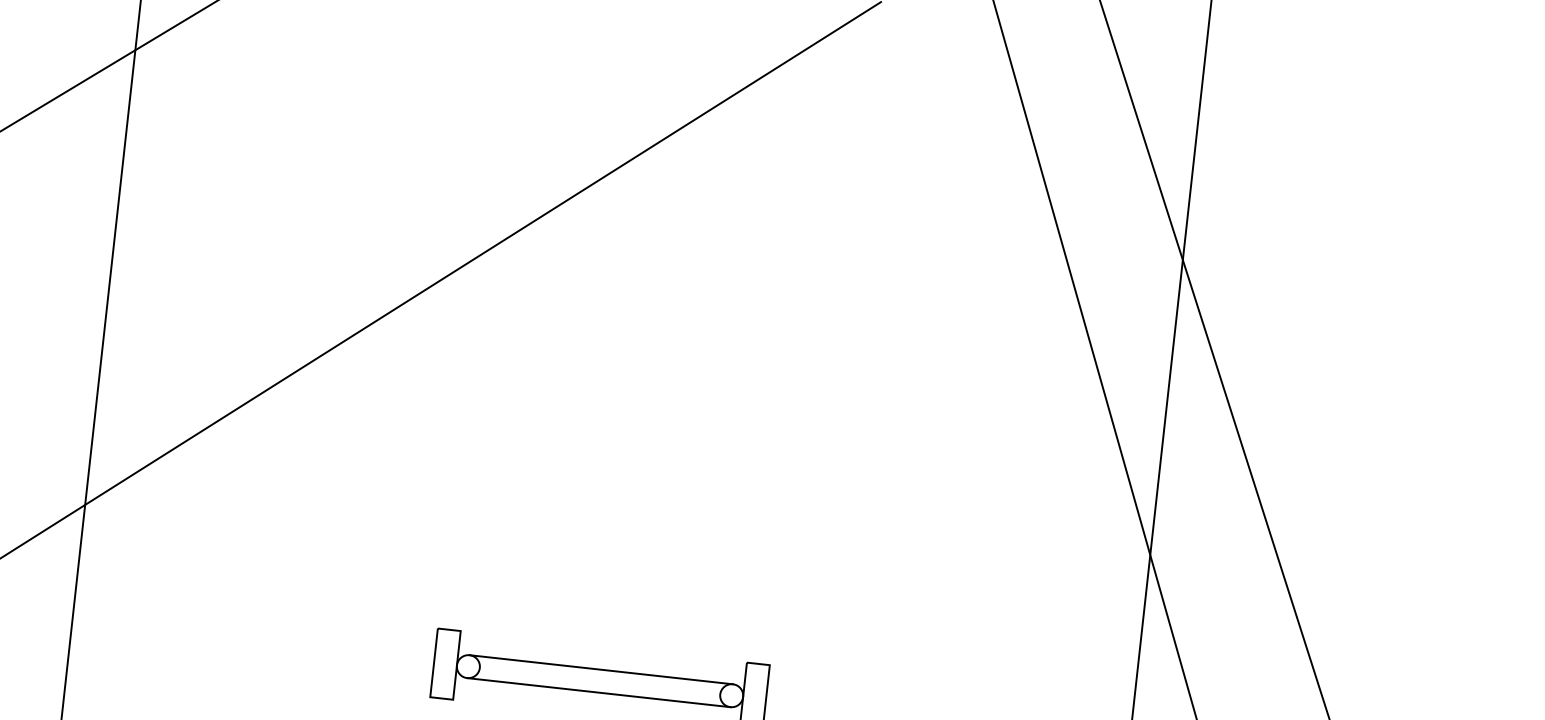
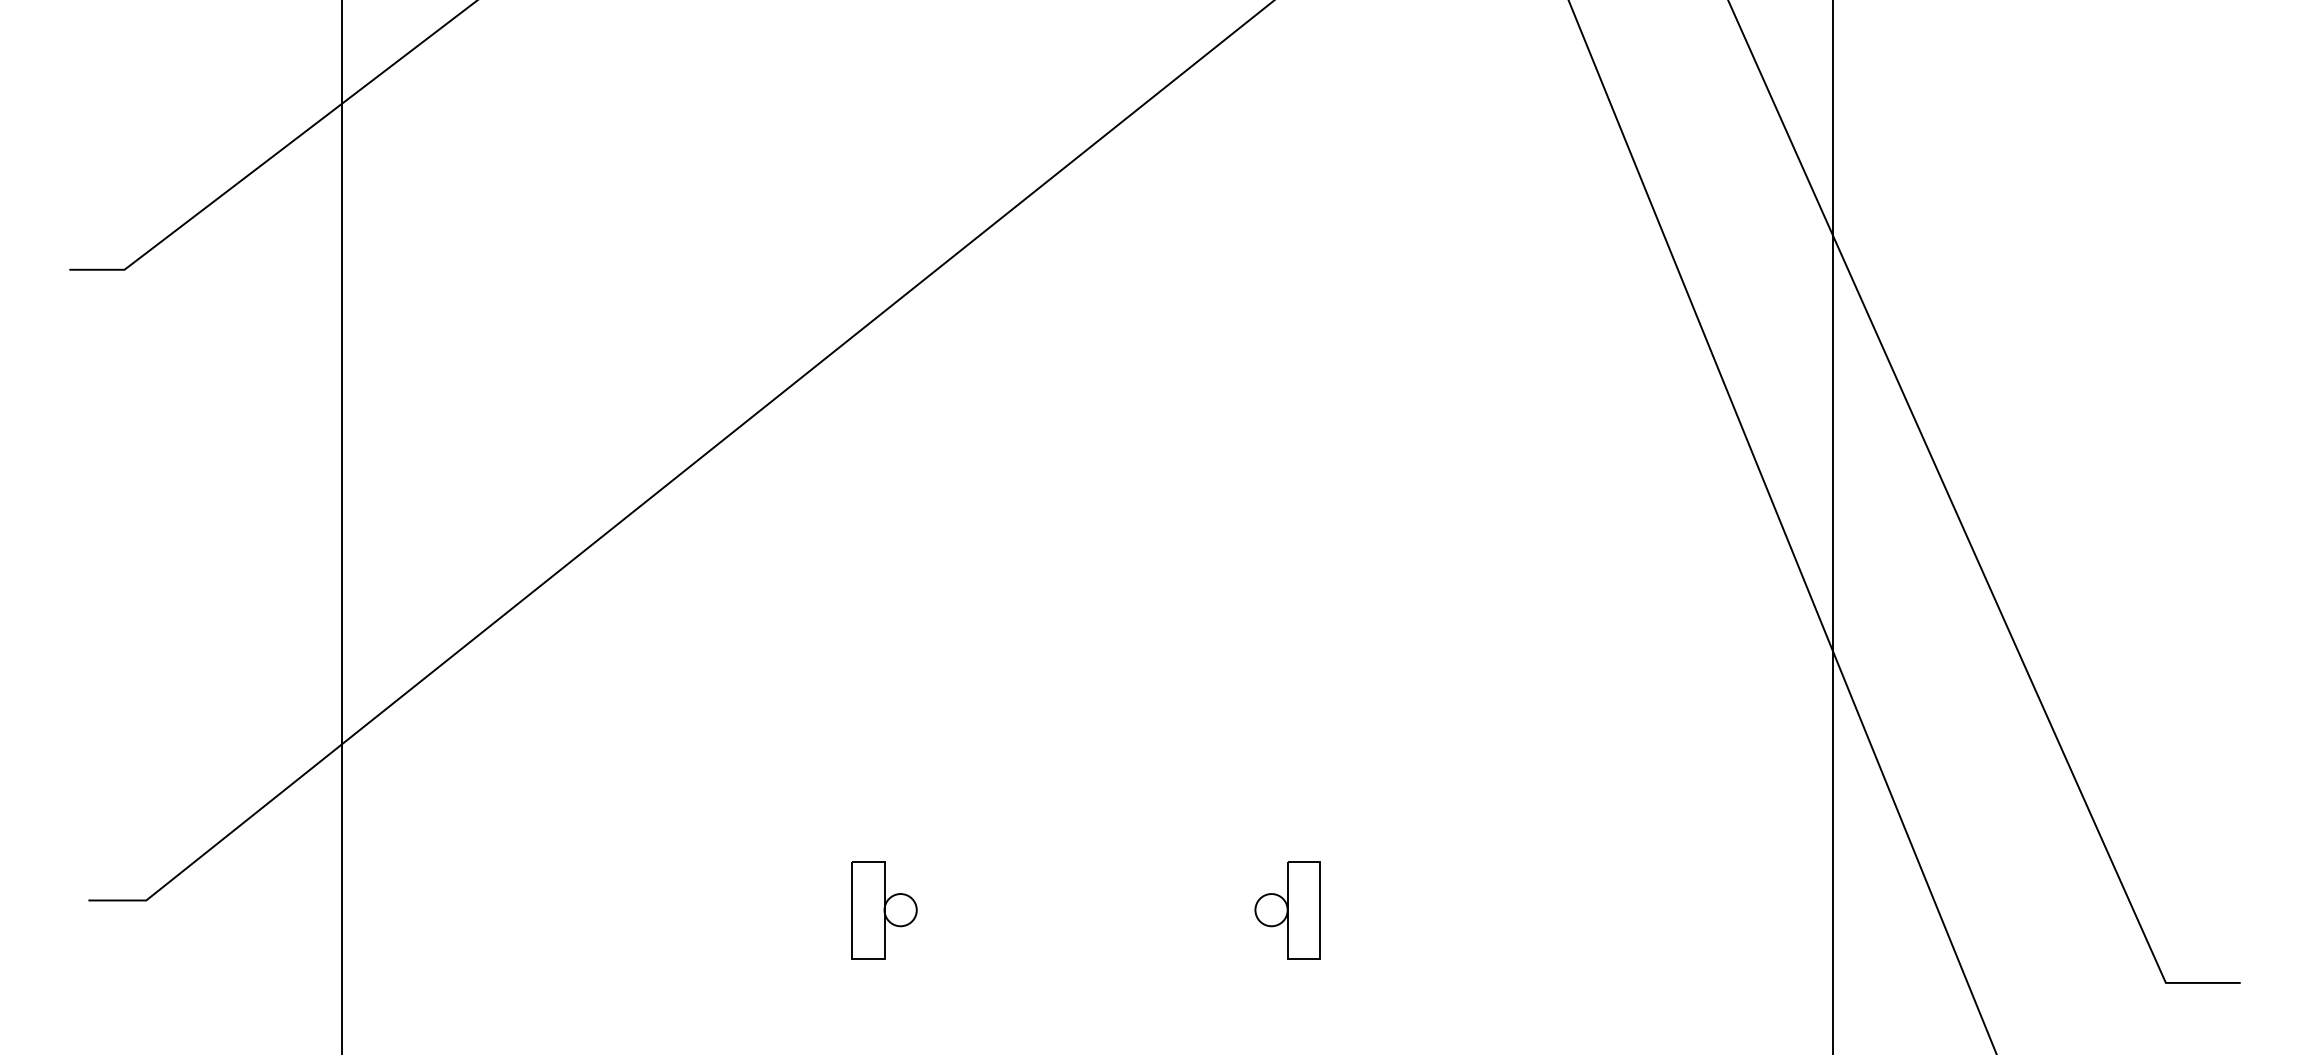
line: (600, 670) -> (1085, 894), removed
line: (598, 692) -> (1085, 926), removed

